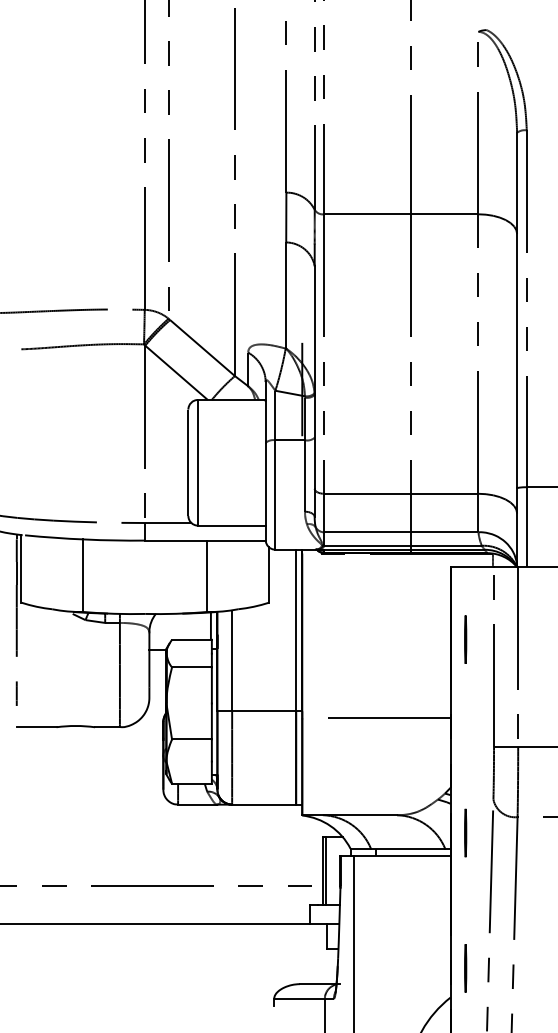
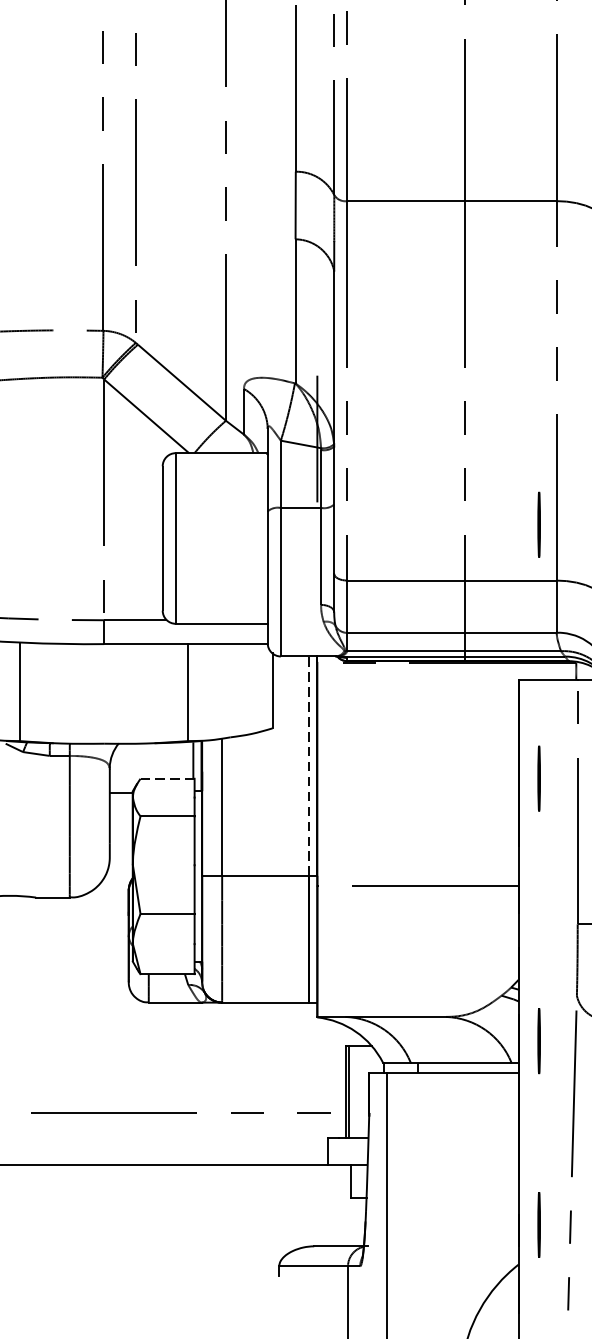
line: (465, 452) -> (538, 524), added
line: (296, 630) -> (309, 766), solid -> dashed
line: (191, 639) -> (166, 778), solid -> dashed

